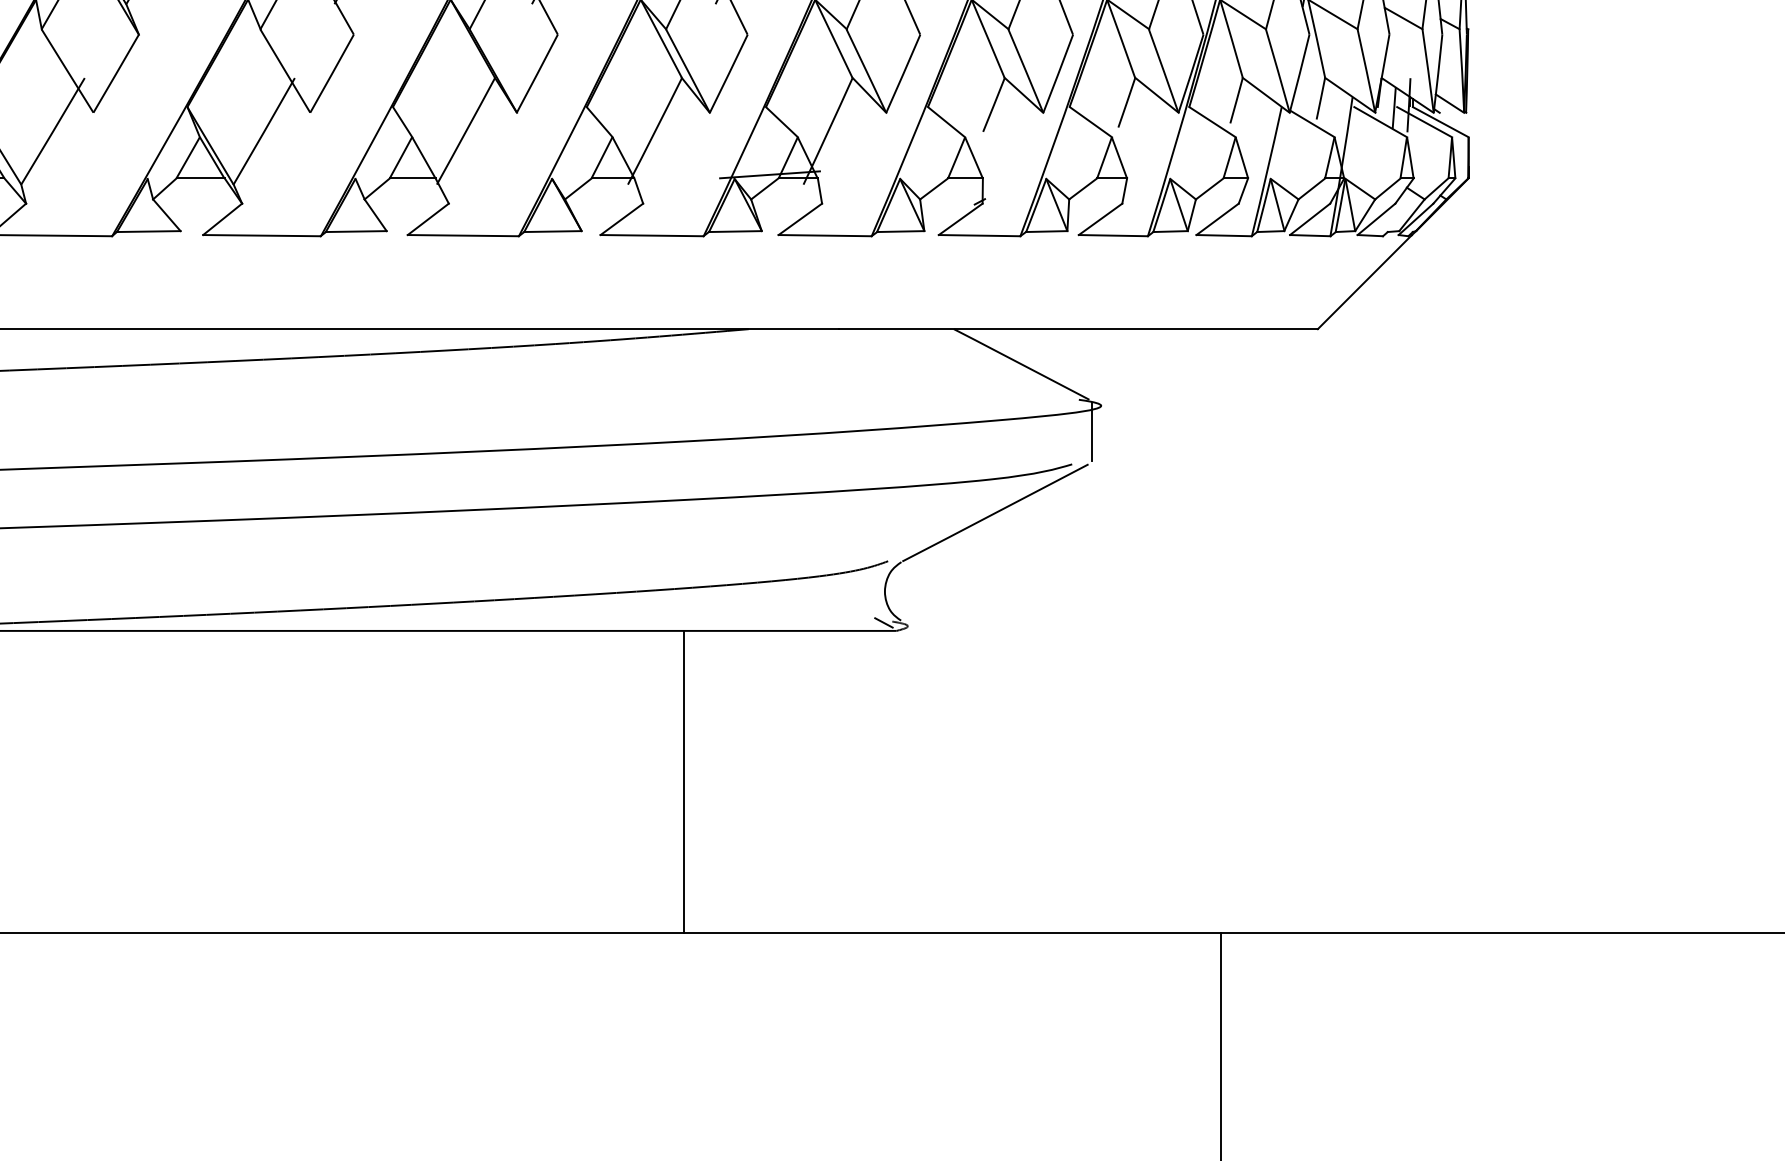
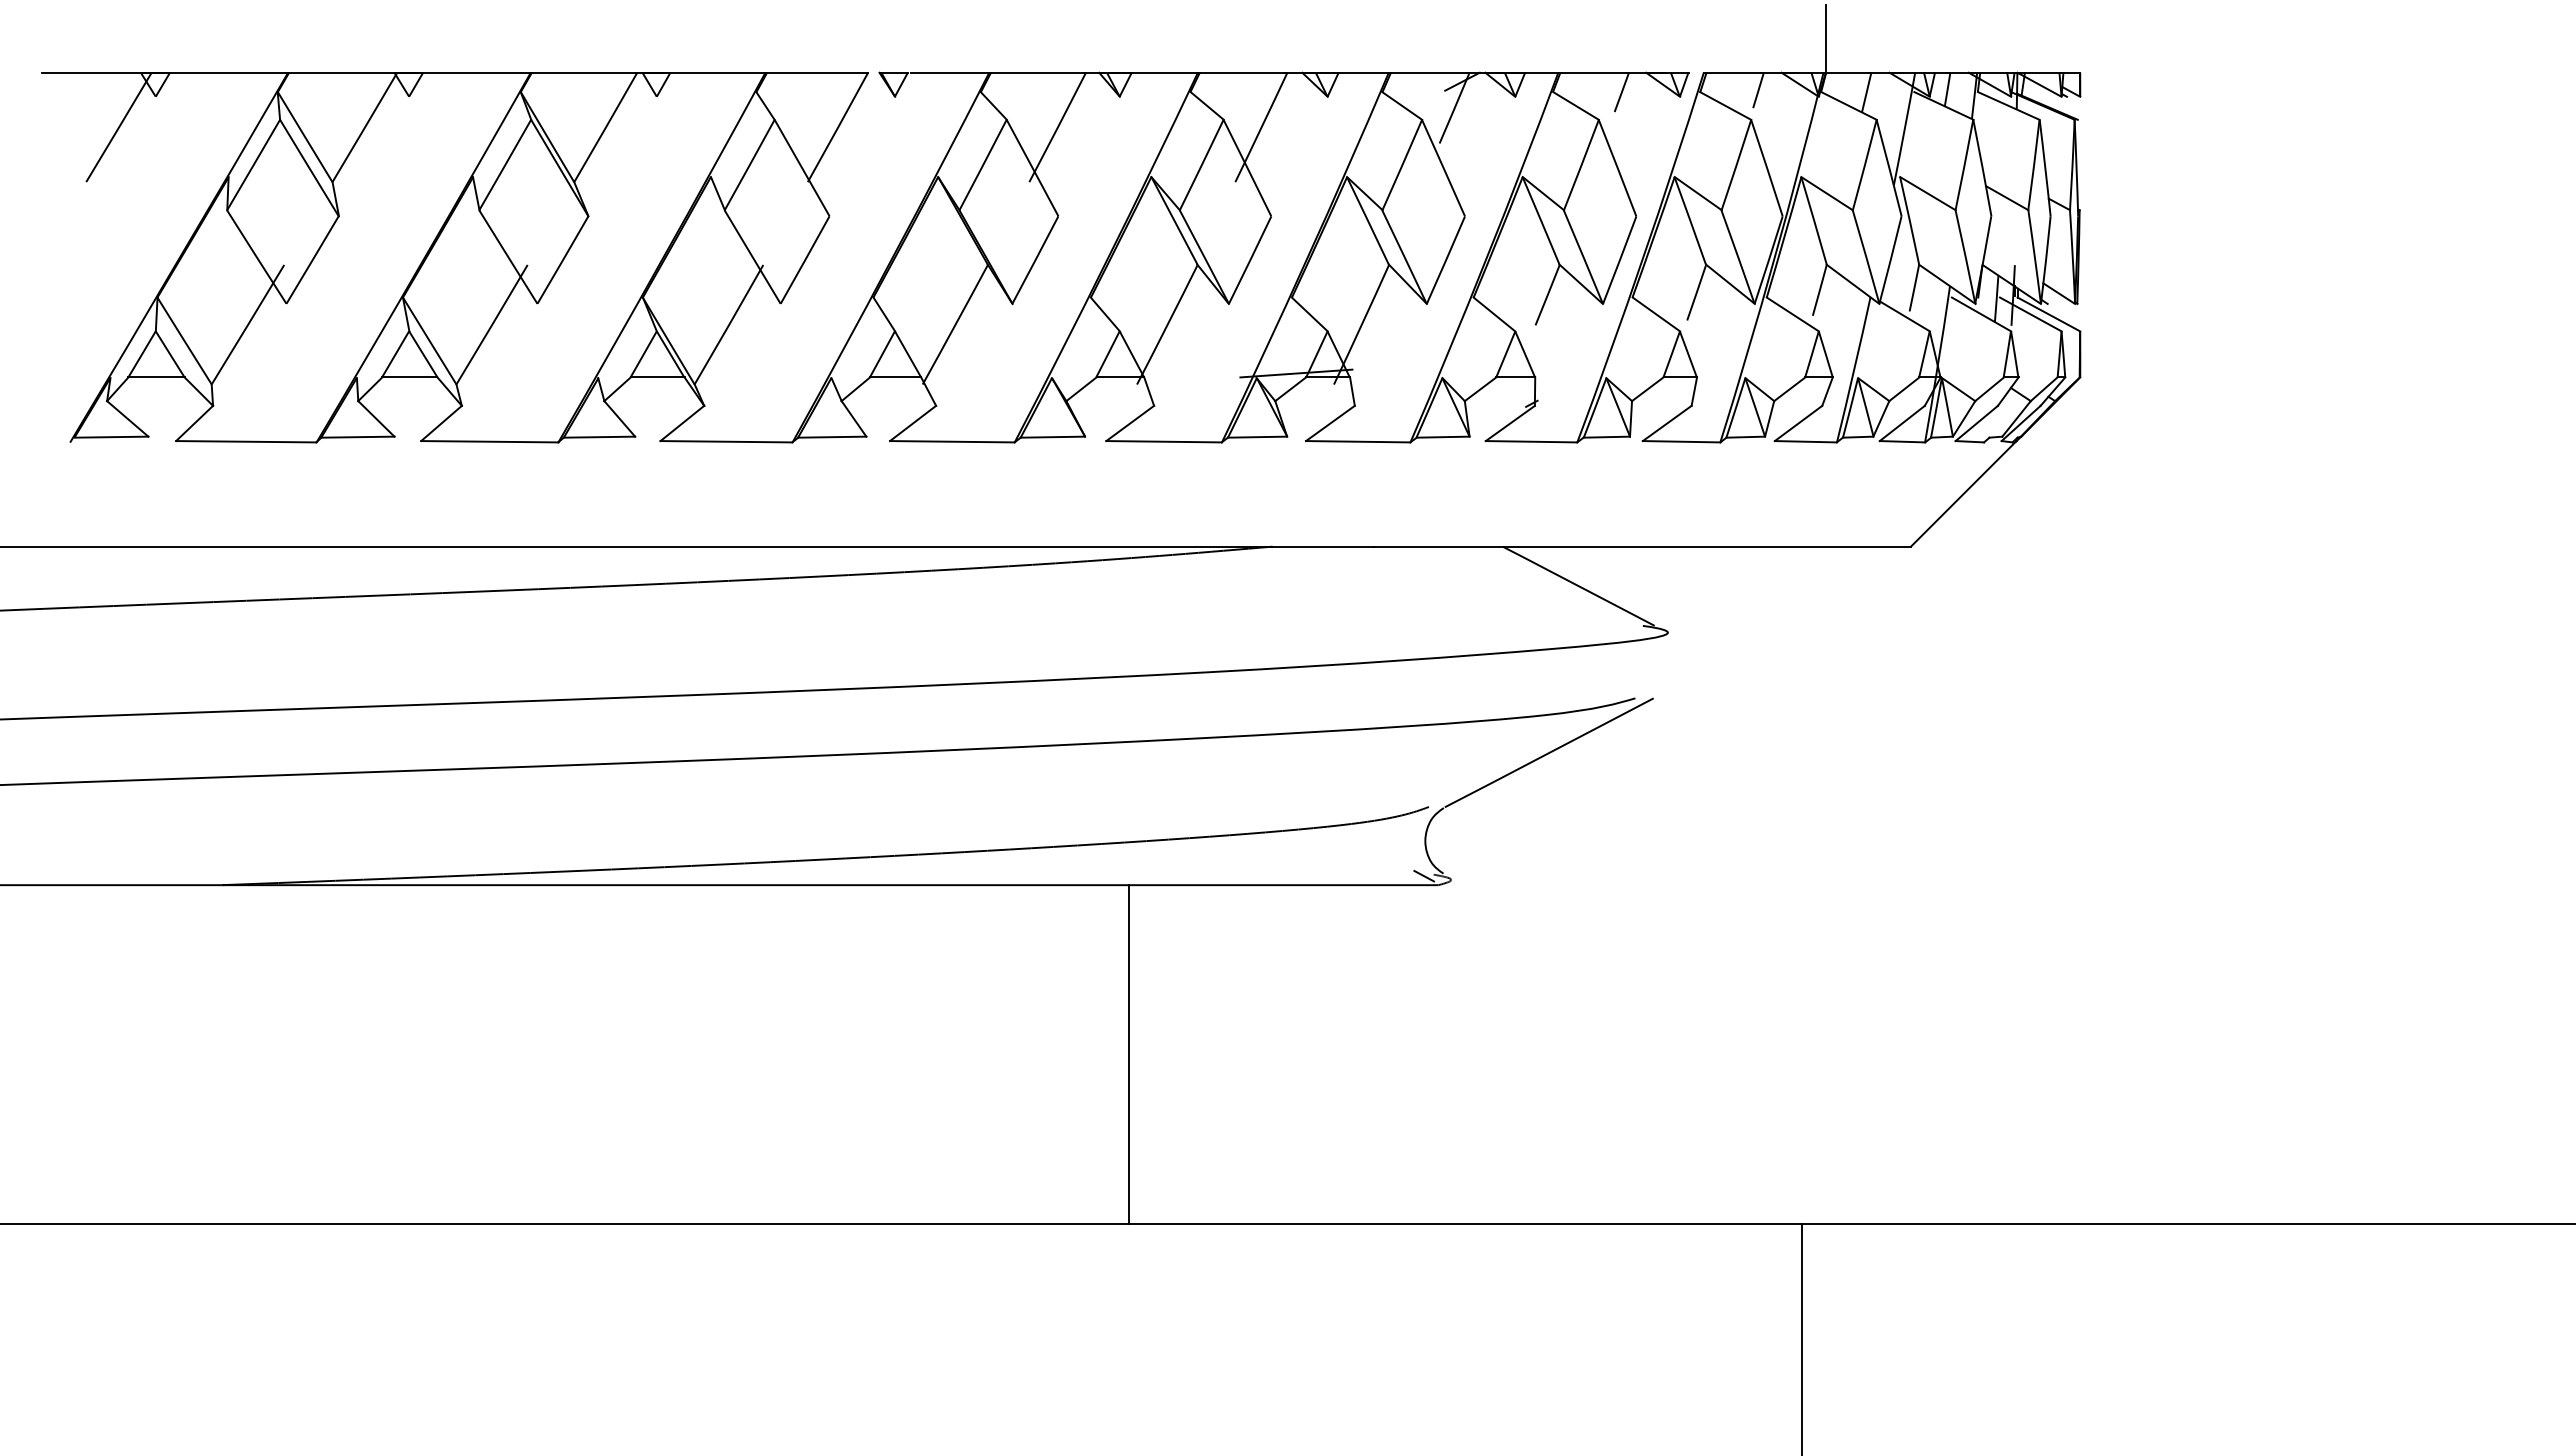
line: (1091, 431) -> (1657, 661), removed
line: (684, 781) -> (1129, 1054), moved

